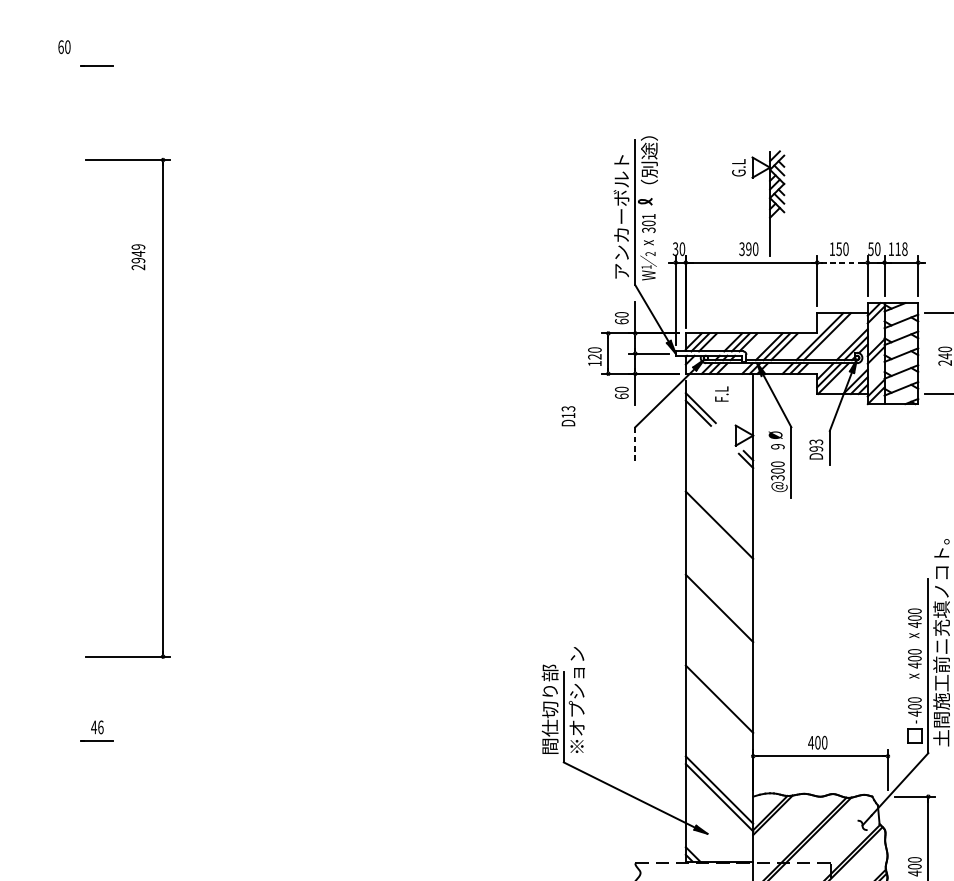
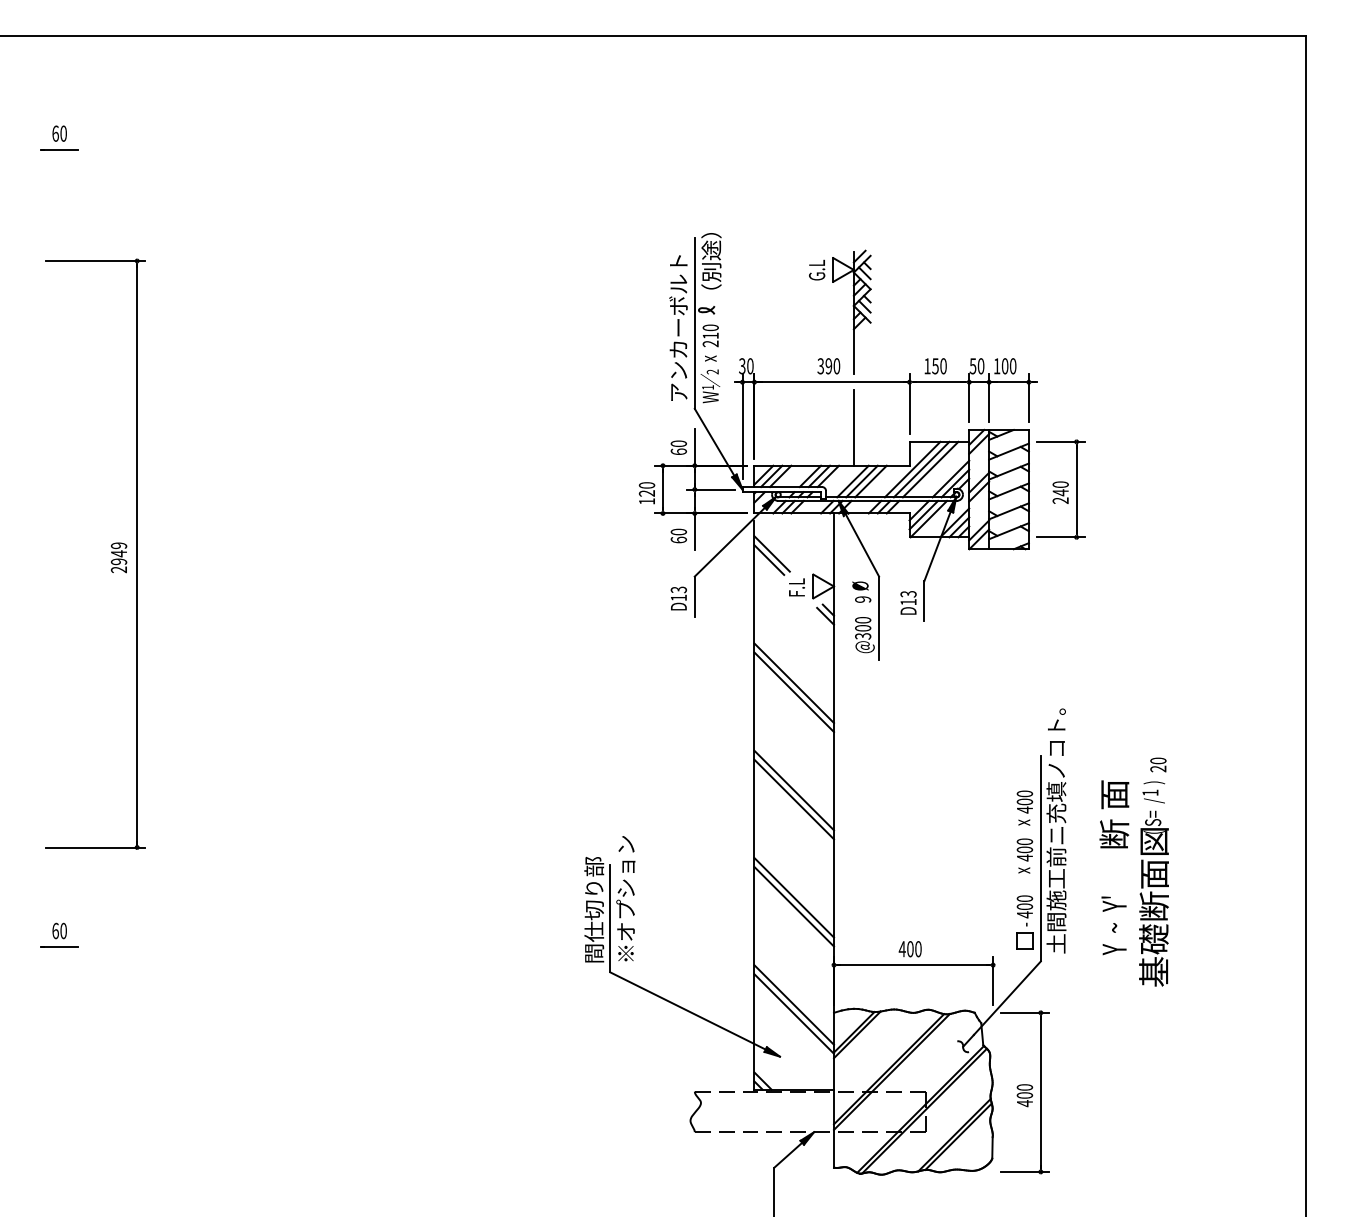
text: (64, 46) -> (59, 133), moved
text: (648, 223) -> (710, 335), 301 -> 210
text: (900, 249) -> (1008, 366), 118 -> 100
text: (138, 256) -> (119, 557), moved
line: (842, 262) -> (939, 382), dashed -> solid
line: (769, 301) -> (853, 427), added
line: (834, 336) -> (930, 469), added
text: (721, 394) -> (796, 587), moved
text: (568, 416) -> (678, 598), moved
line: (635, 444) -> (694, 597), dashed -> solid
text: (816, 449) -> (908, 602), D93 -> D13
line: (719, 517) -> (794, 683), added
line: (719, 616) -> (794, 799), added
line: (719, 706) -> (794, 906), added
text: (97, 726) -> (59, 930), 46 -> 60

